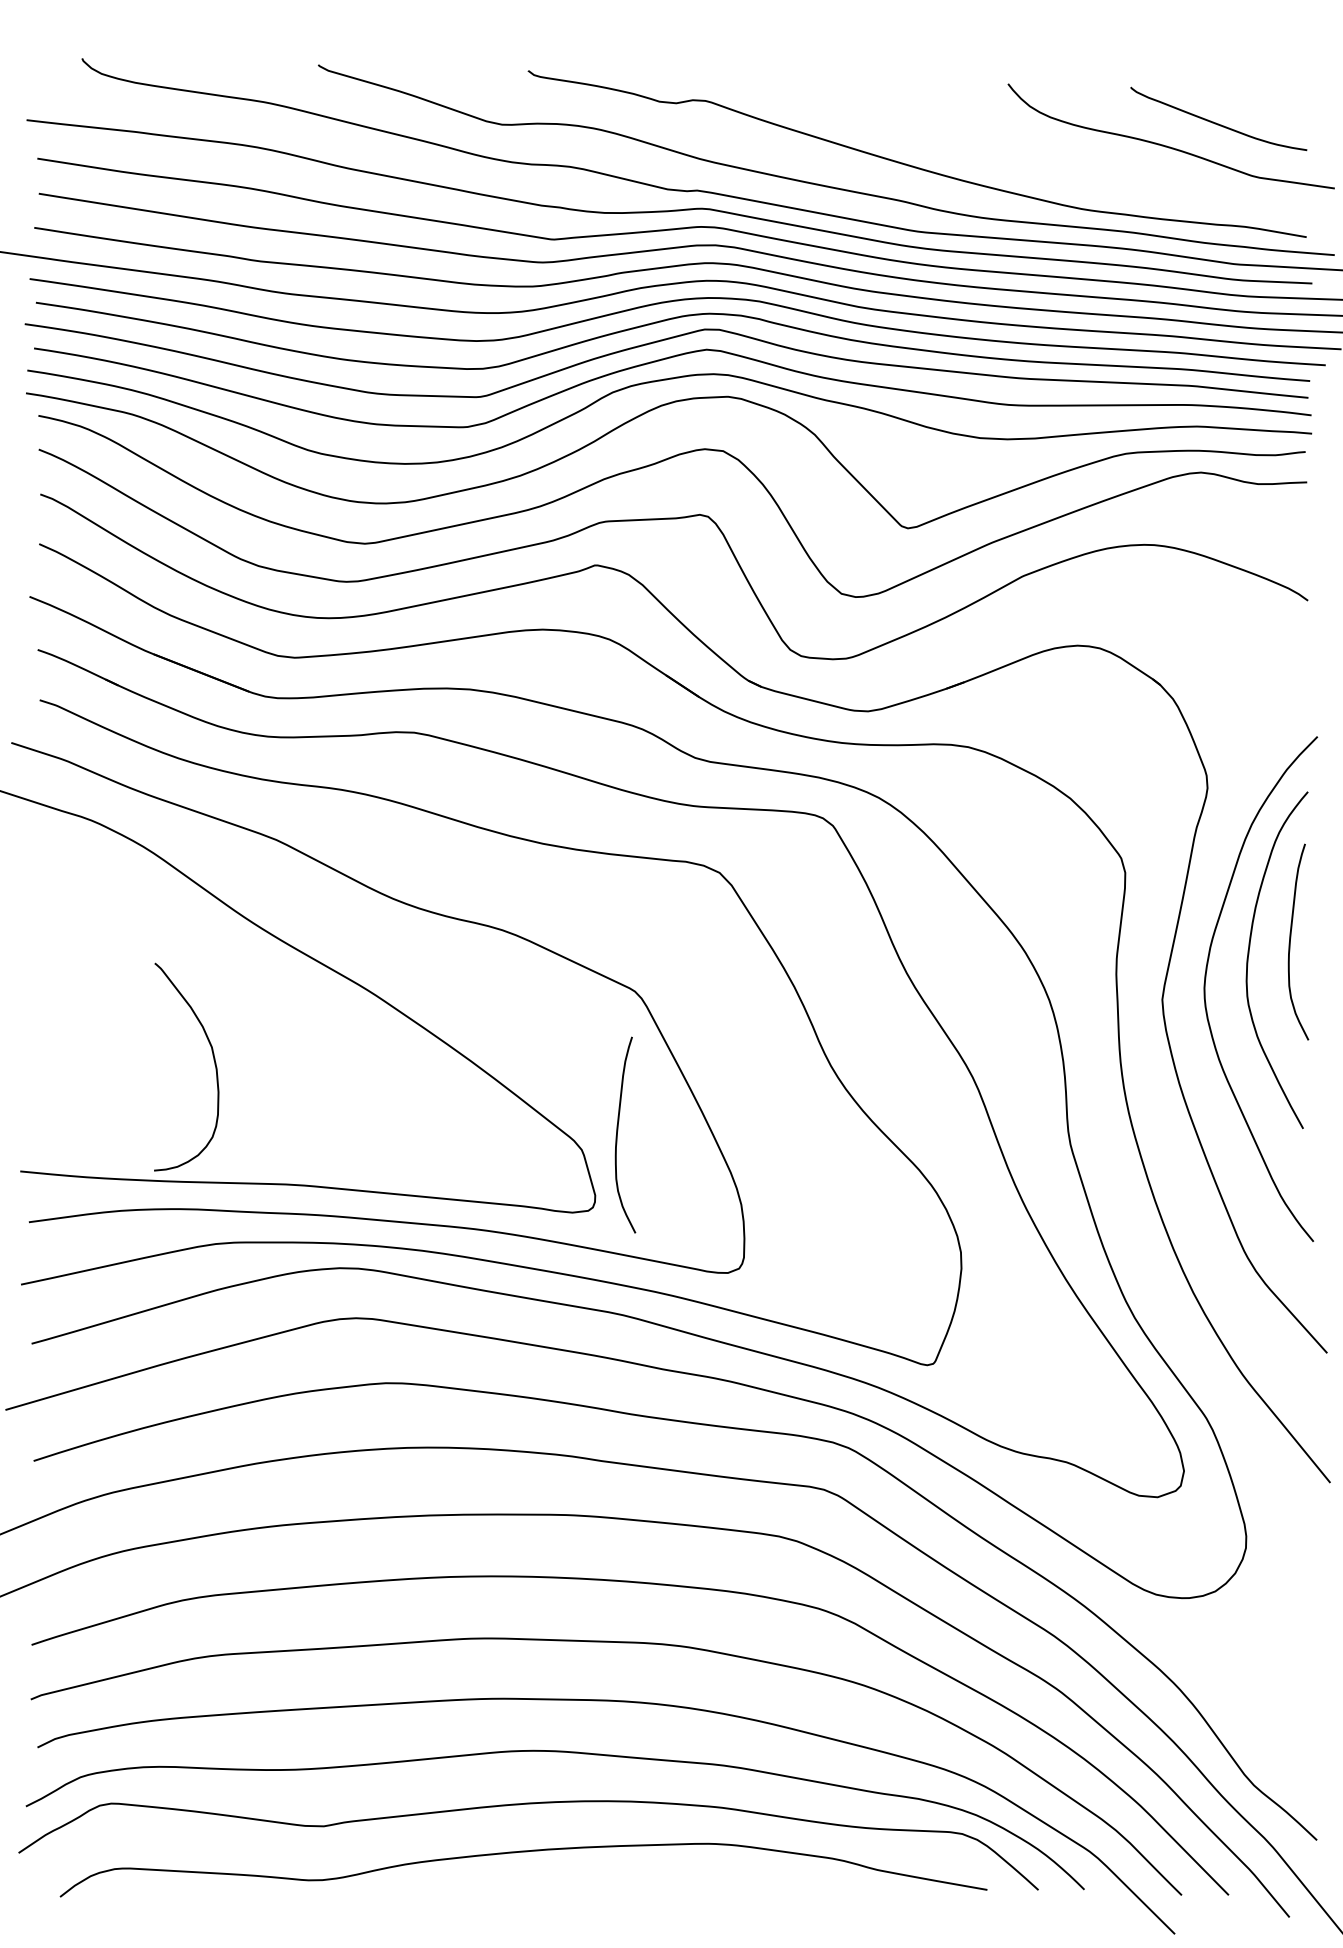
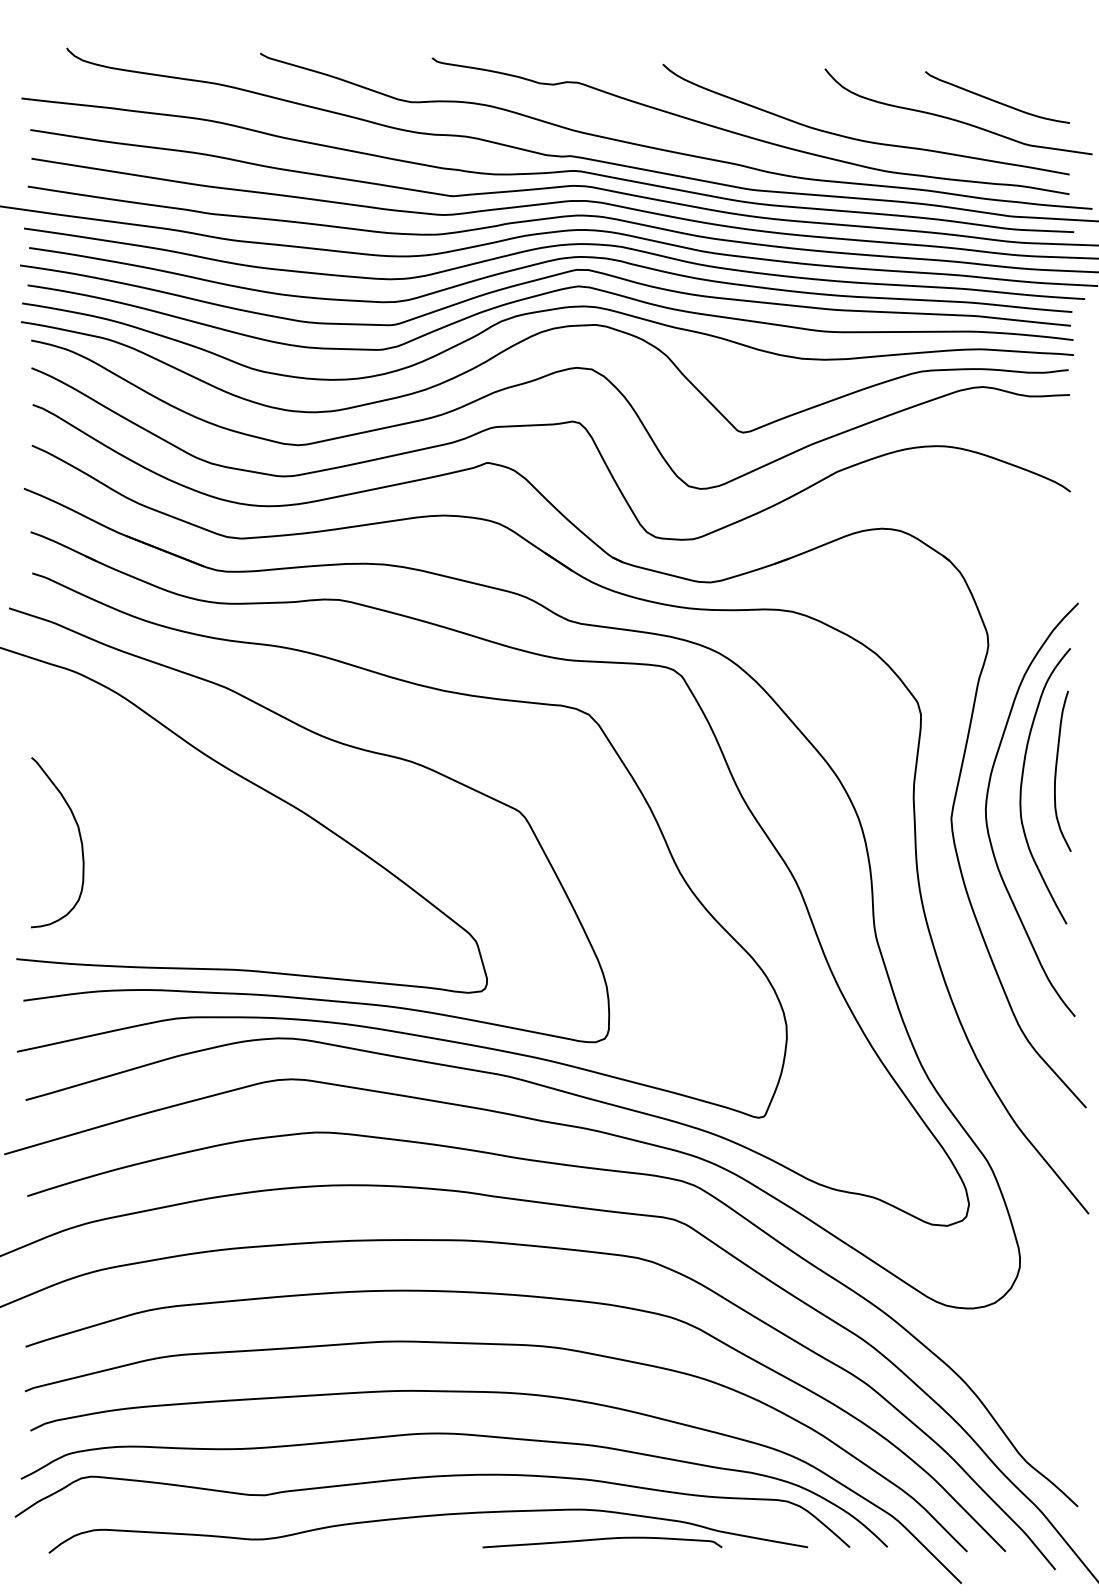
curve: (1053, 170) -> (862, 139), added
curve: (213, 1060) -> (79, 837), moved
curve: (618, 1131) -> (506, 926), removed
curve: (735, 1880) -> (601, 1539), added

